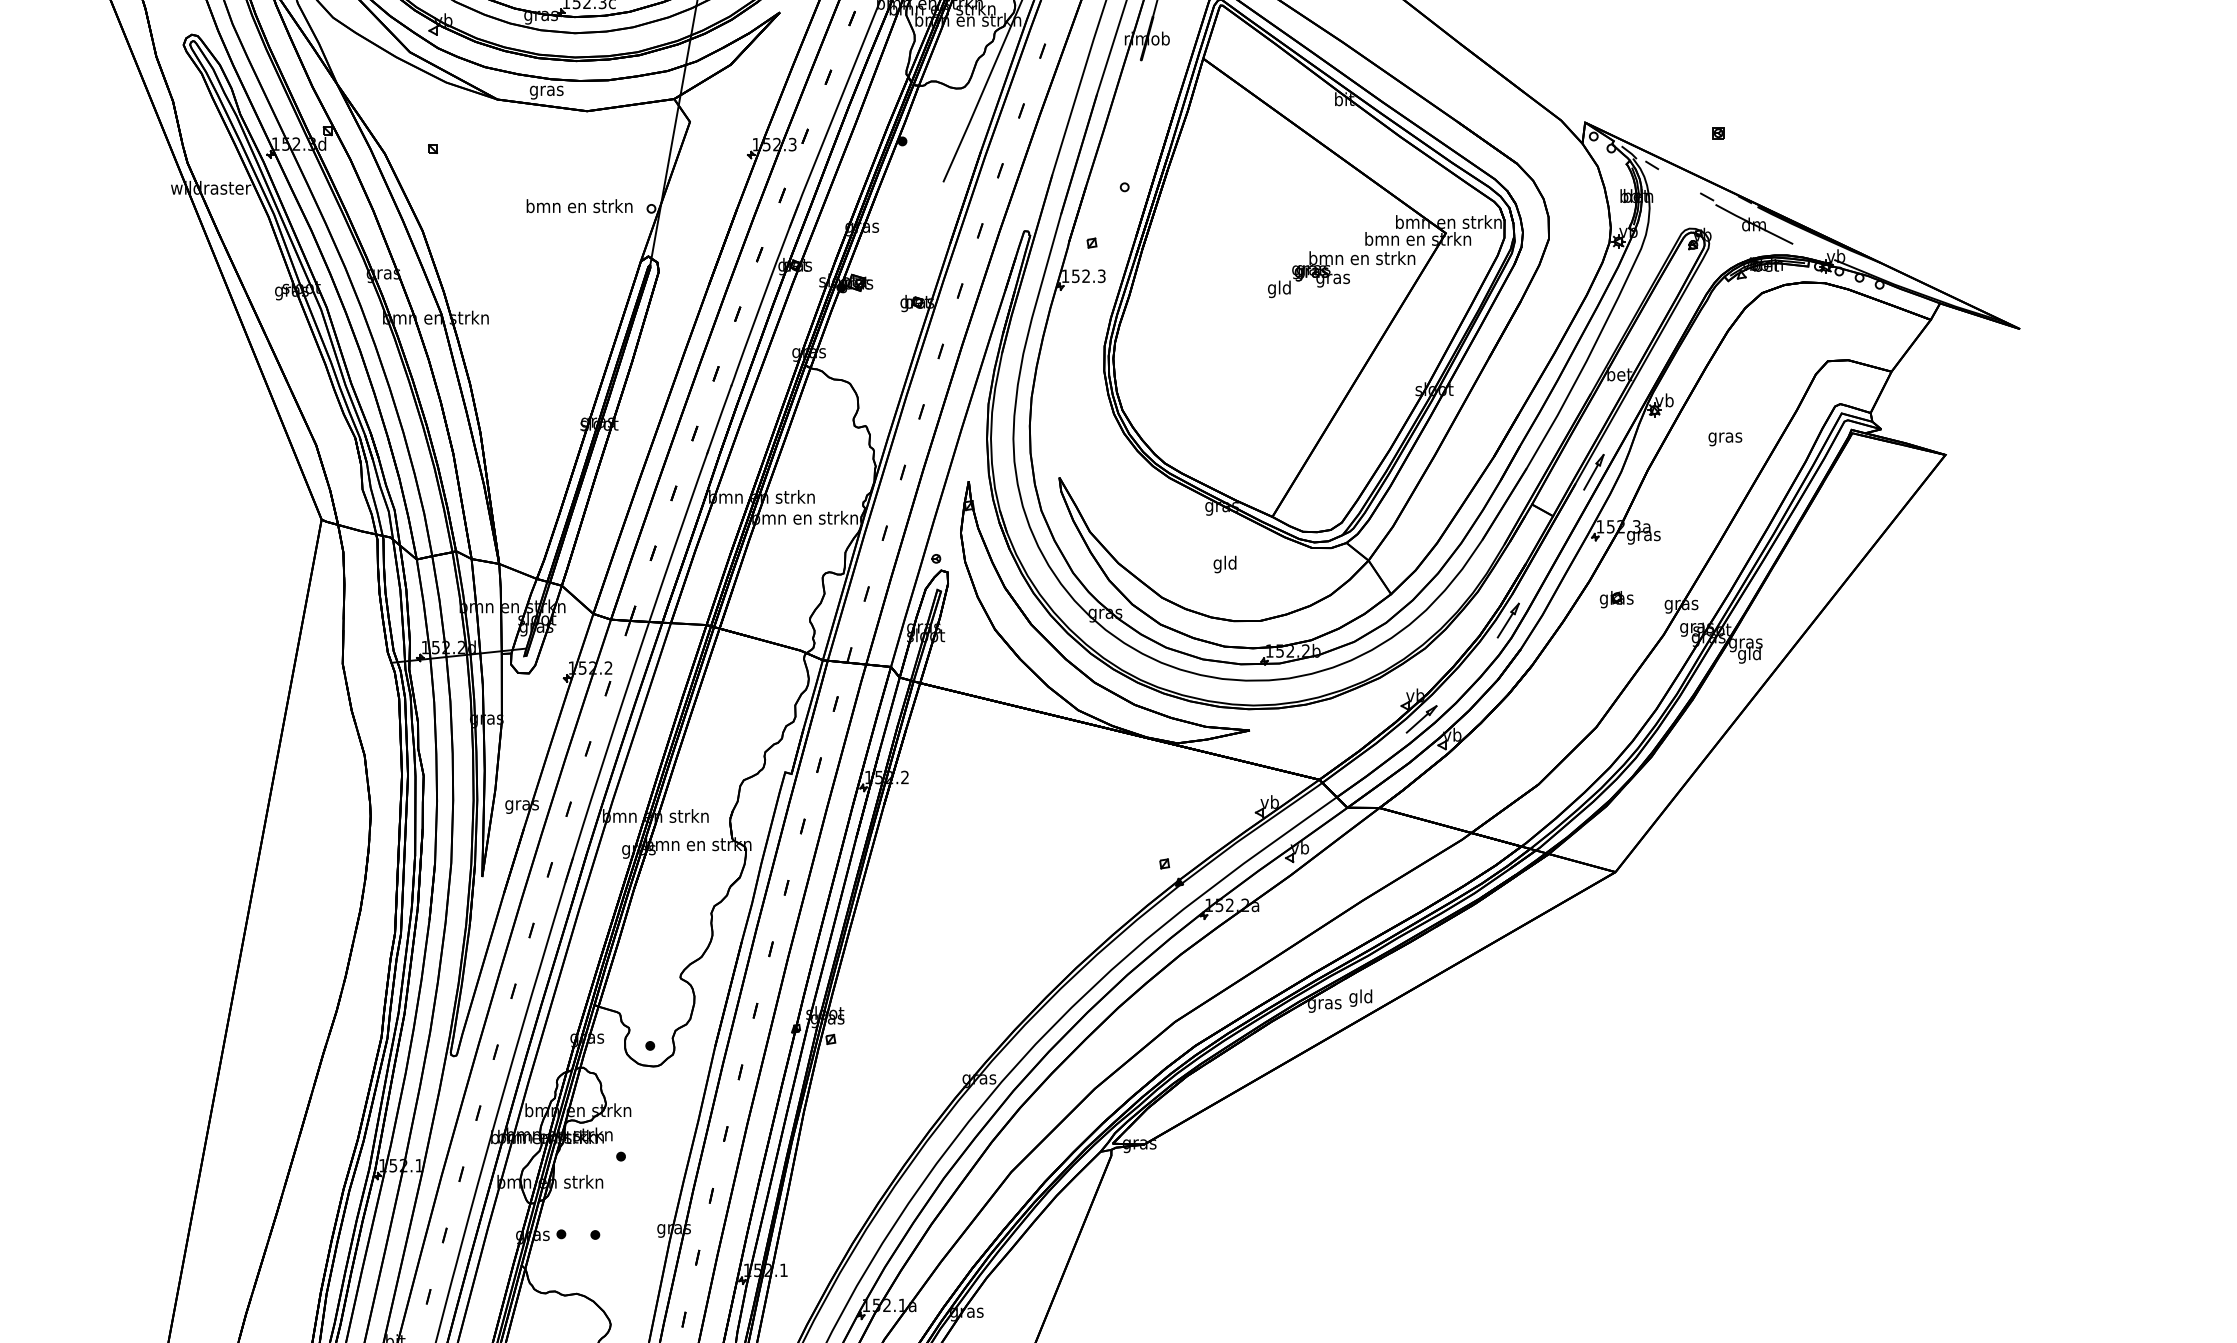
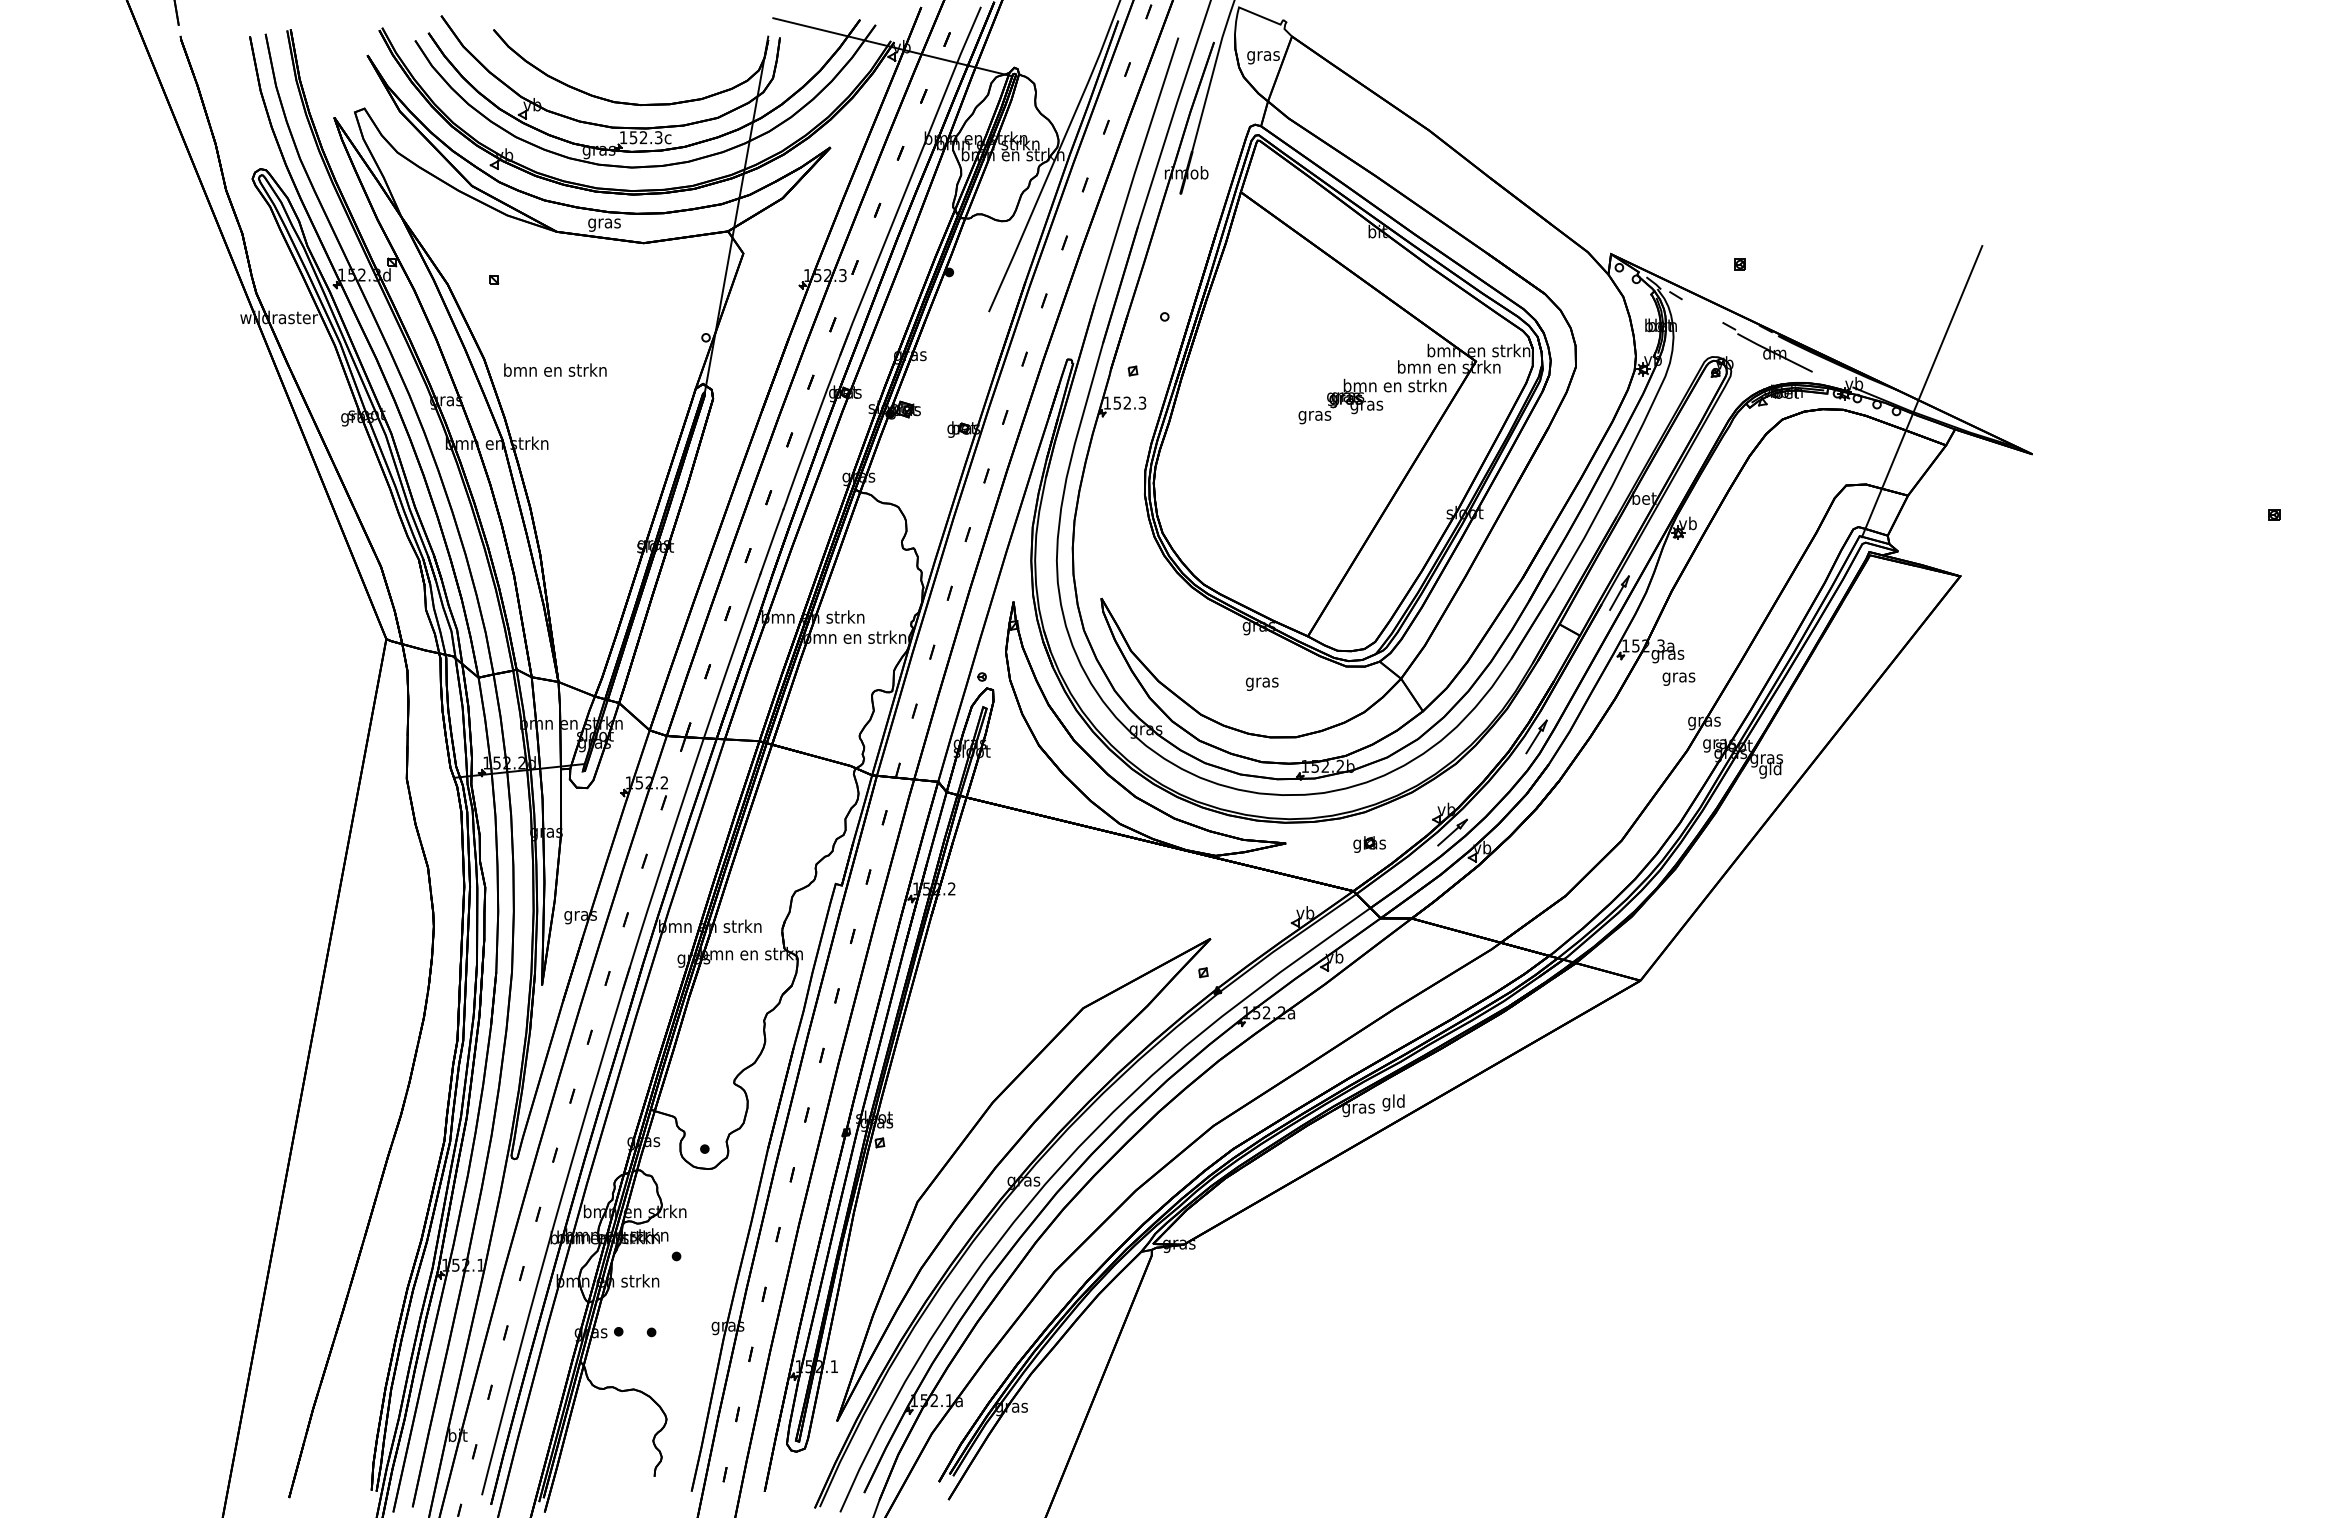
text: (579, 205) -> (555, 369), moved
line: (1905, 264) -> (1921, 391), added
text: (1279, 289) -> (1314, 415), gld -> gras
text: (1724, 438) -> (1678, 678), moved
text: (1224, 564) -> (1261, 682), gld -> gras
part: (1616, 599) -> (1369, 844), moved
part: (959, 1056) -> (1004, 1159), added

